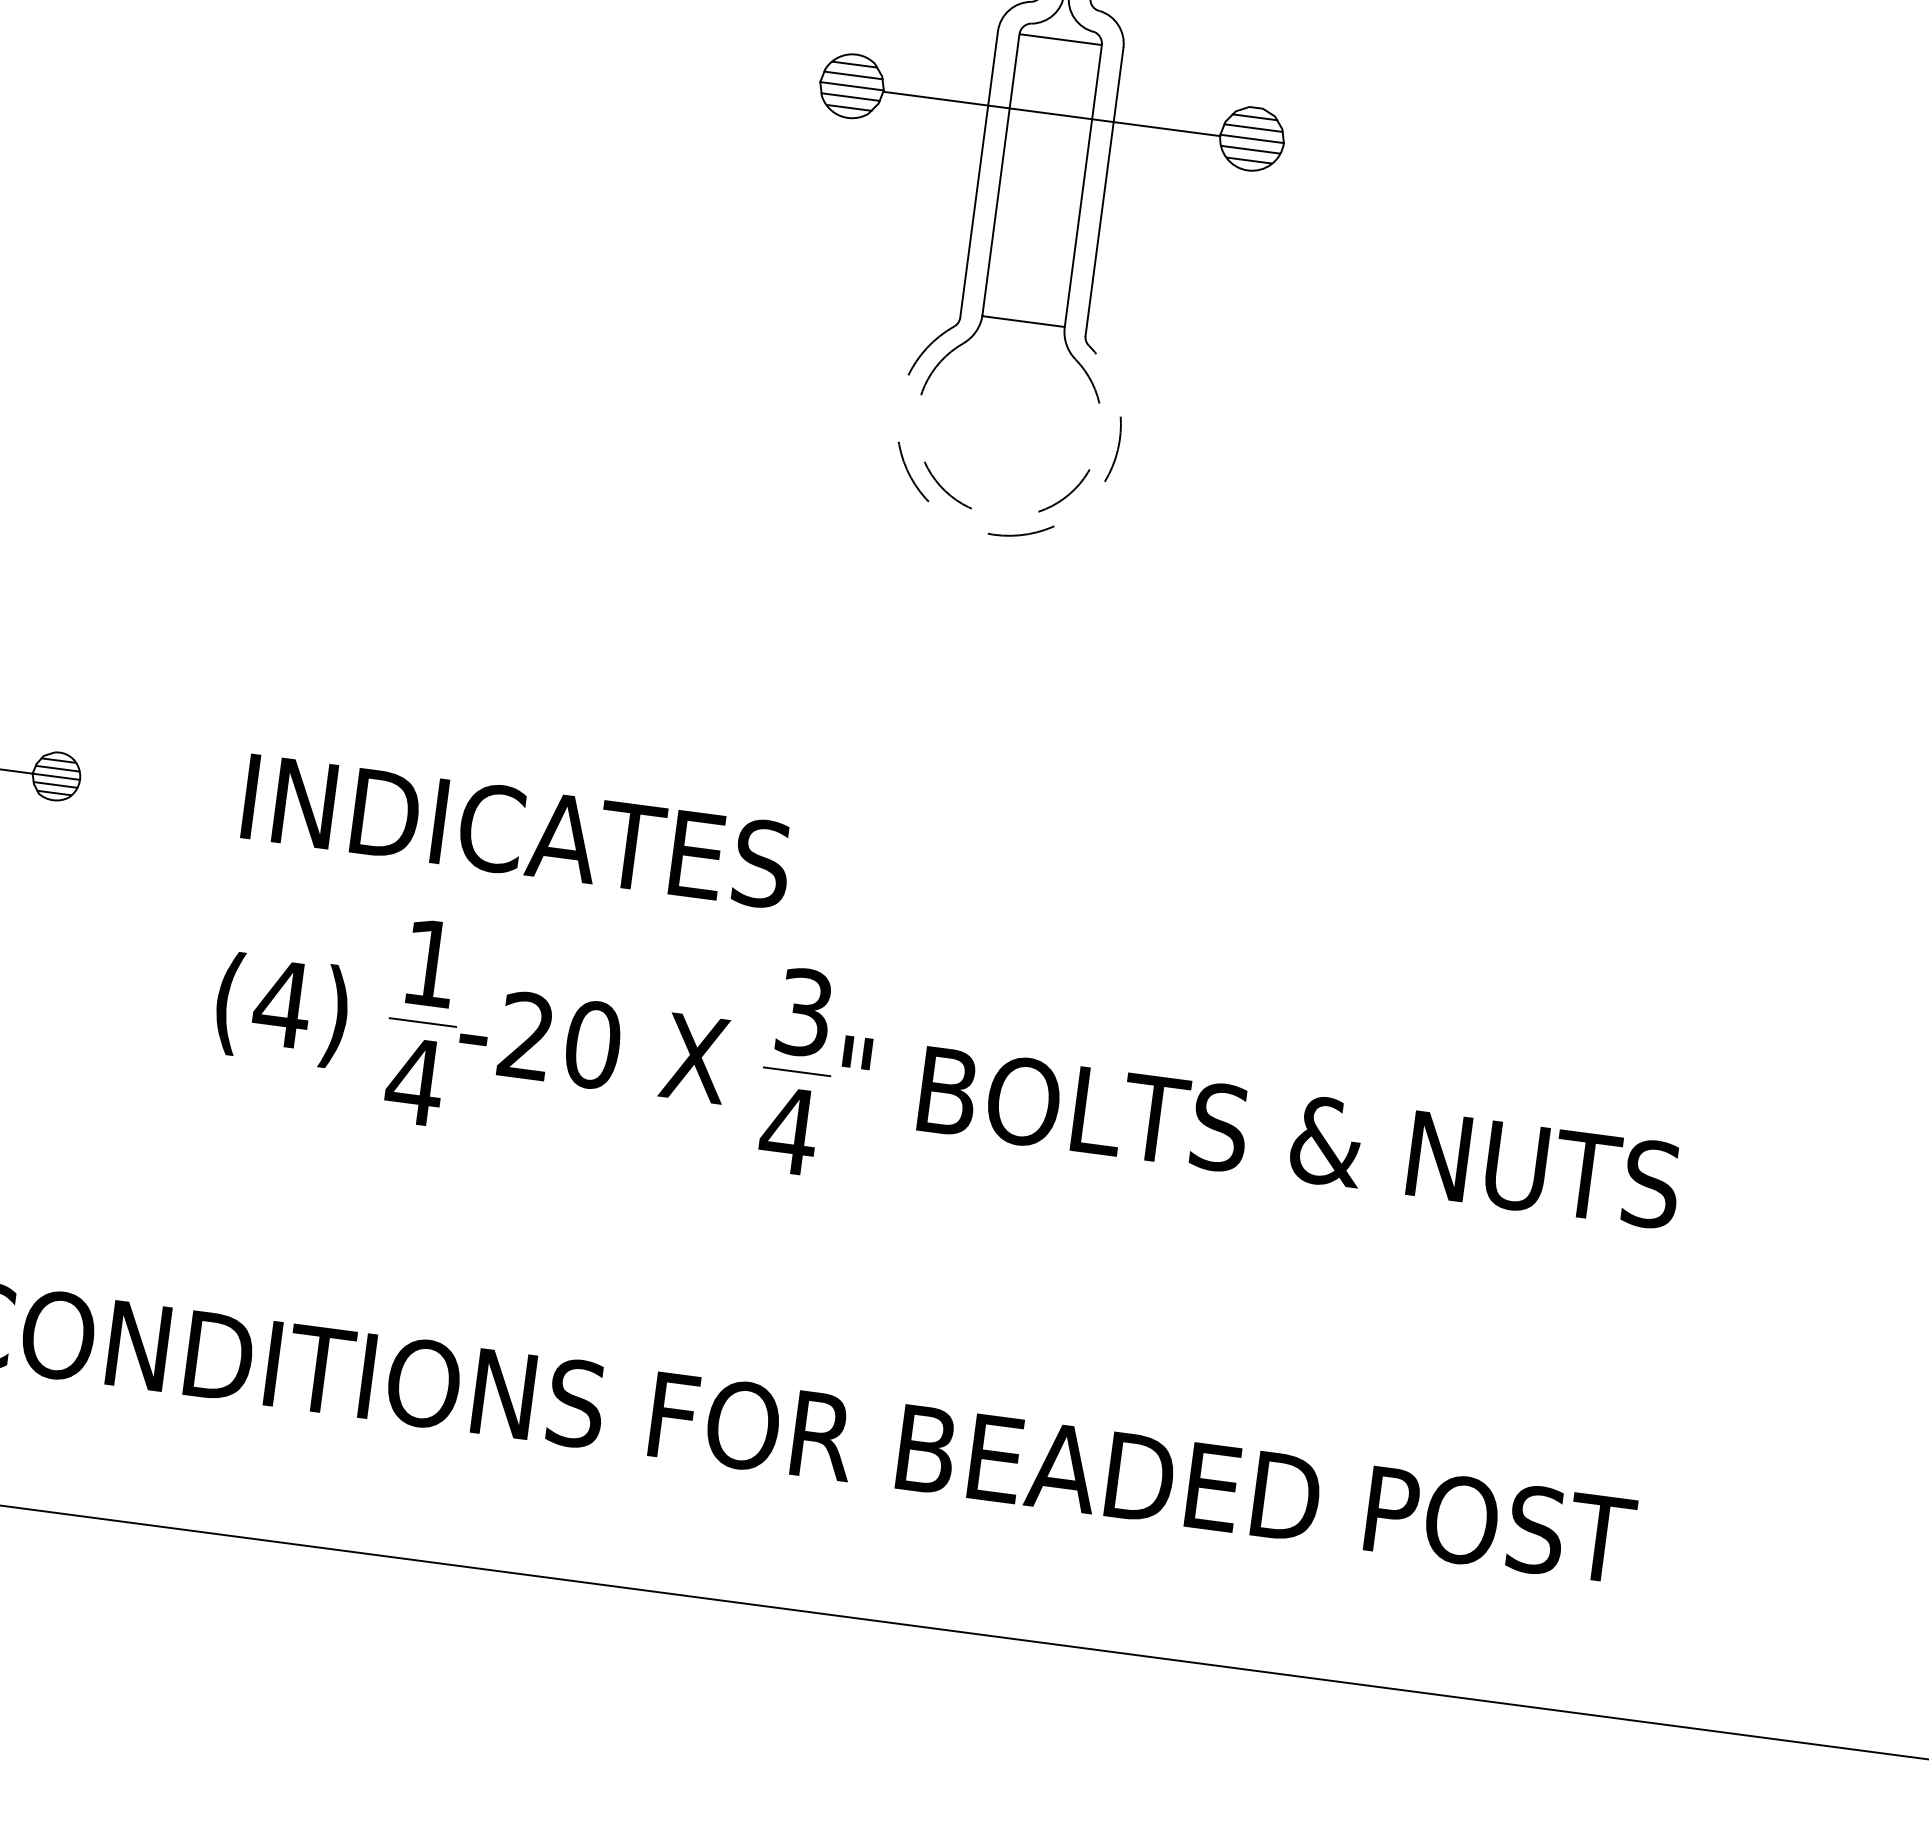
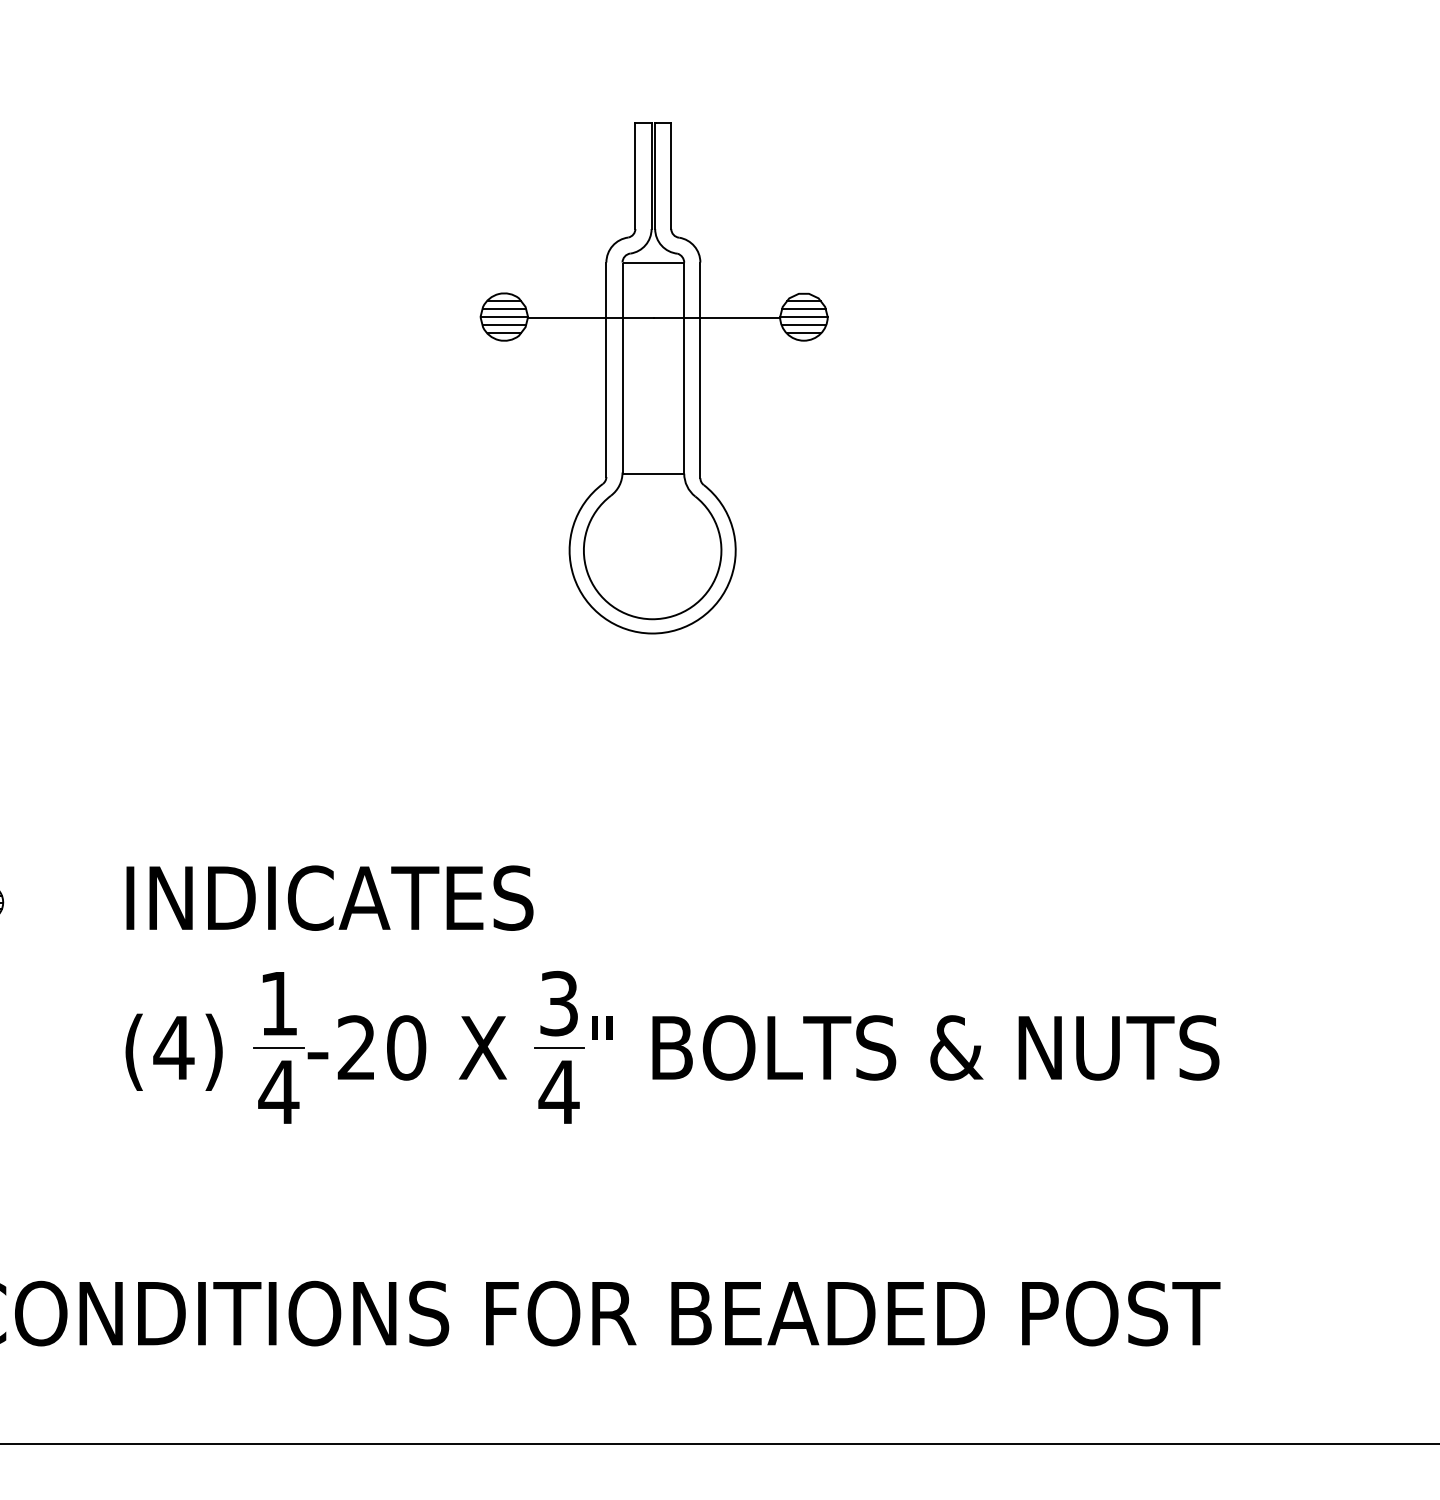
arc: (996, 516) -> (652, 619), dashed -> solid
arc: (992, 534) -> (651, 633), dashed -> solid

